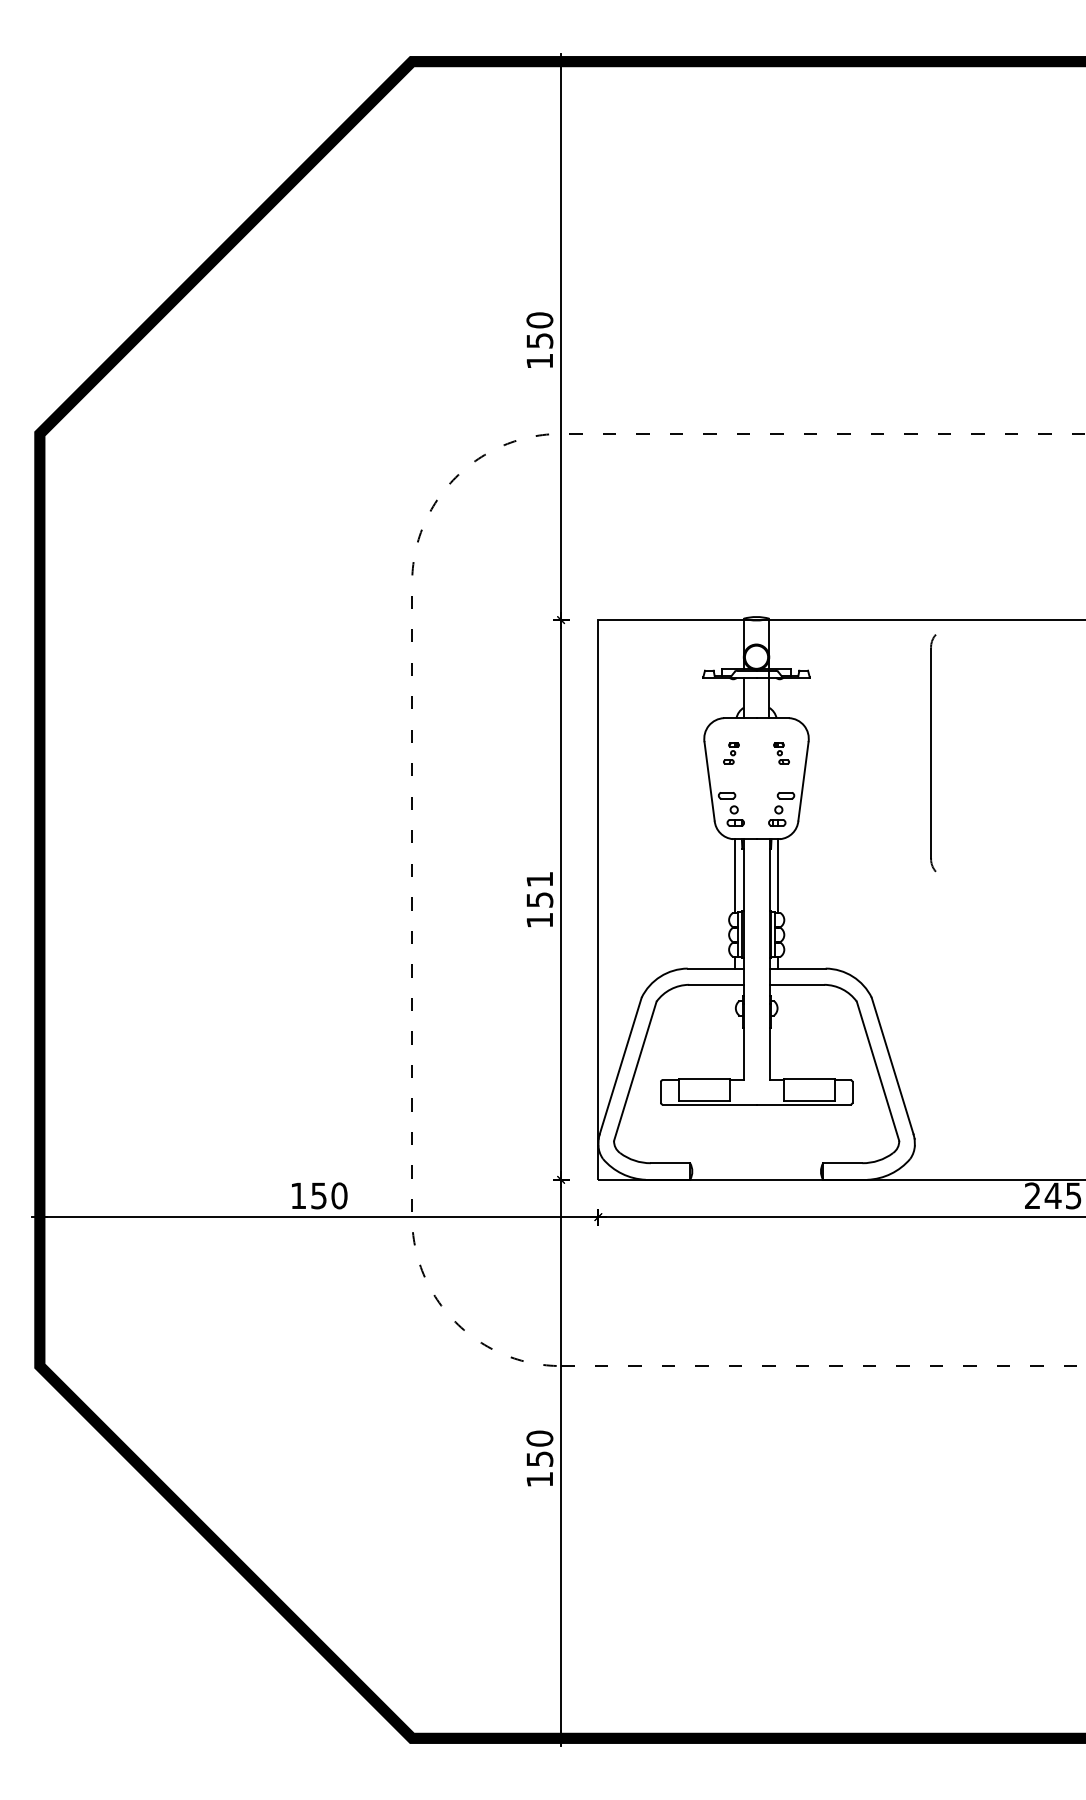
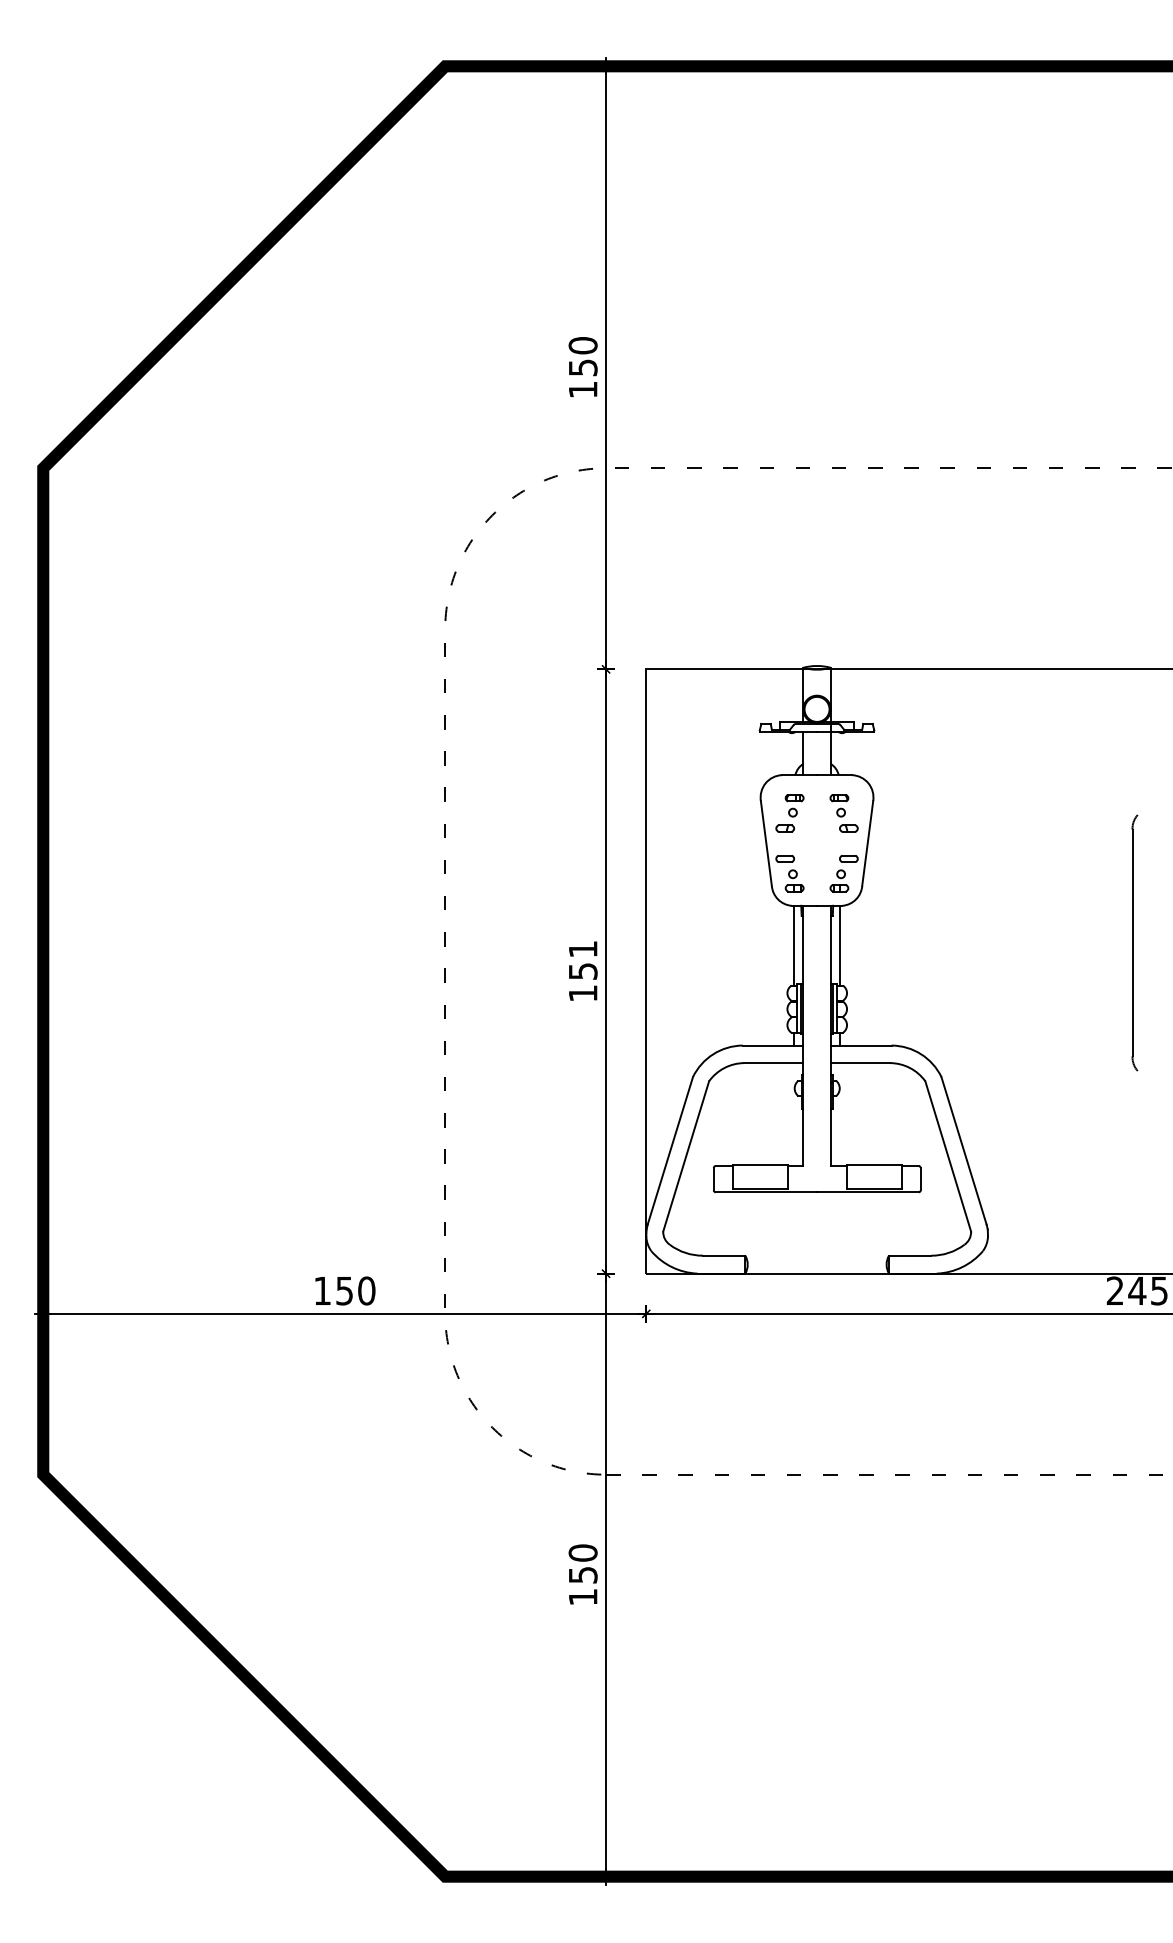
part: (932, 752) -> (1134, 942), moved
part: (731, 753) -> (789, 813), size x1.67
part: (781, 753) -> (843, 813), size x1.67

